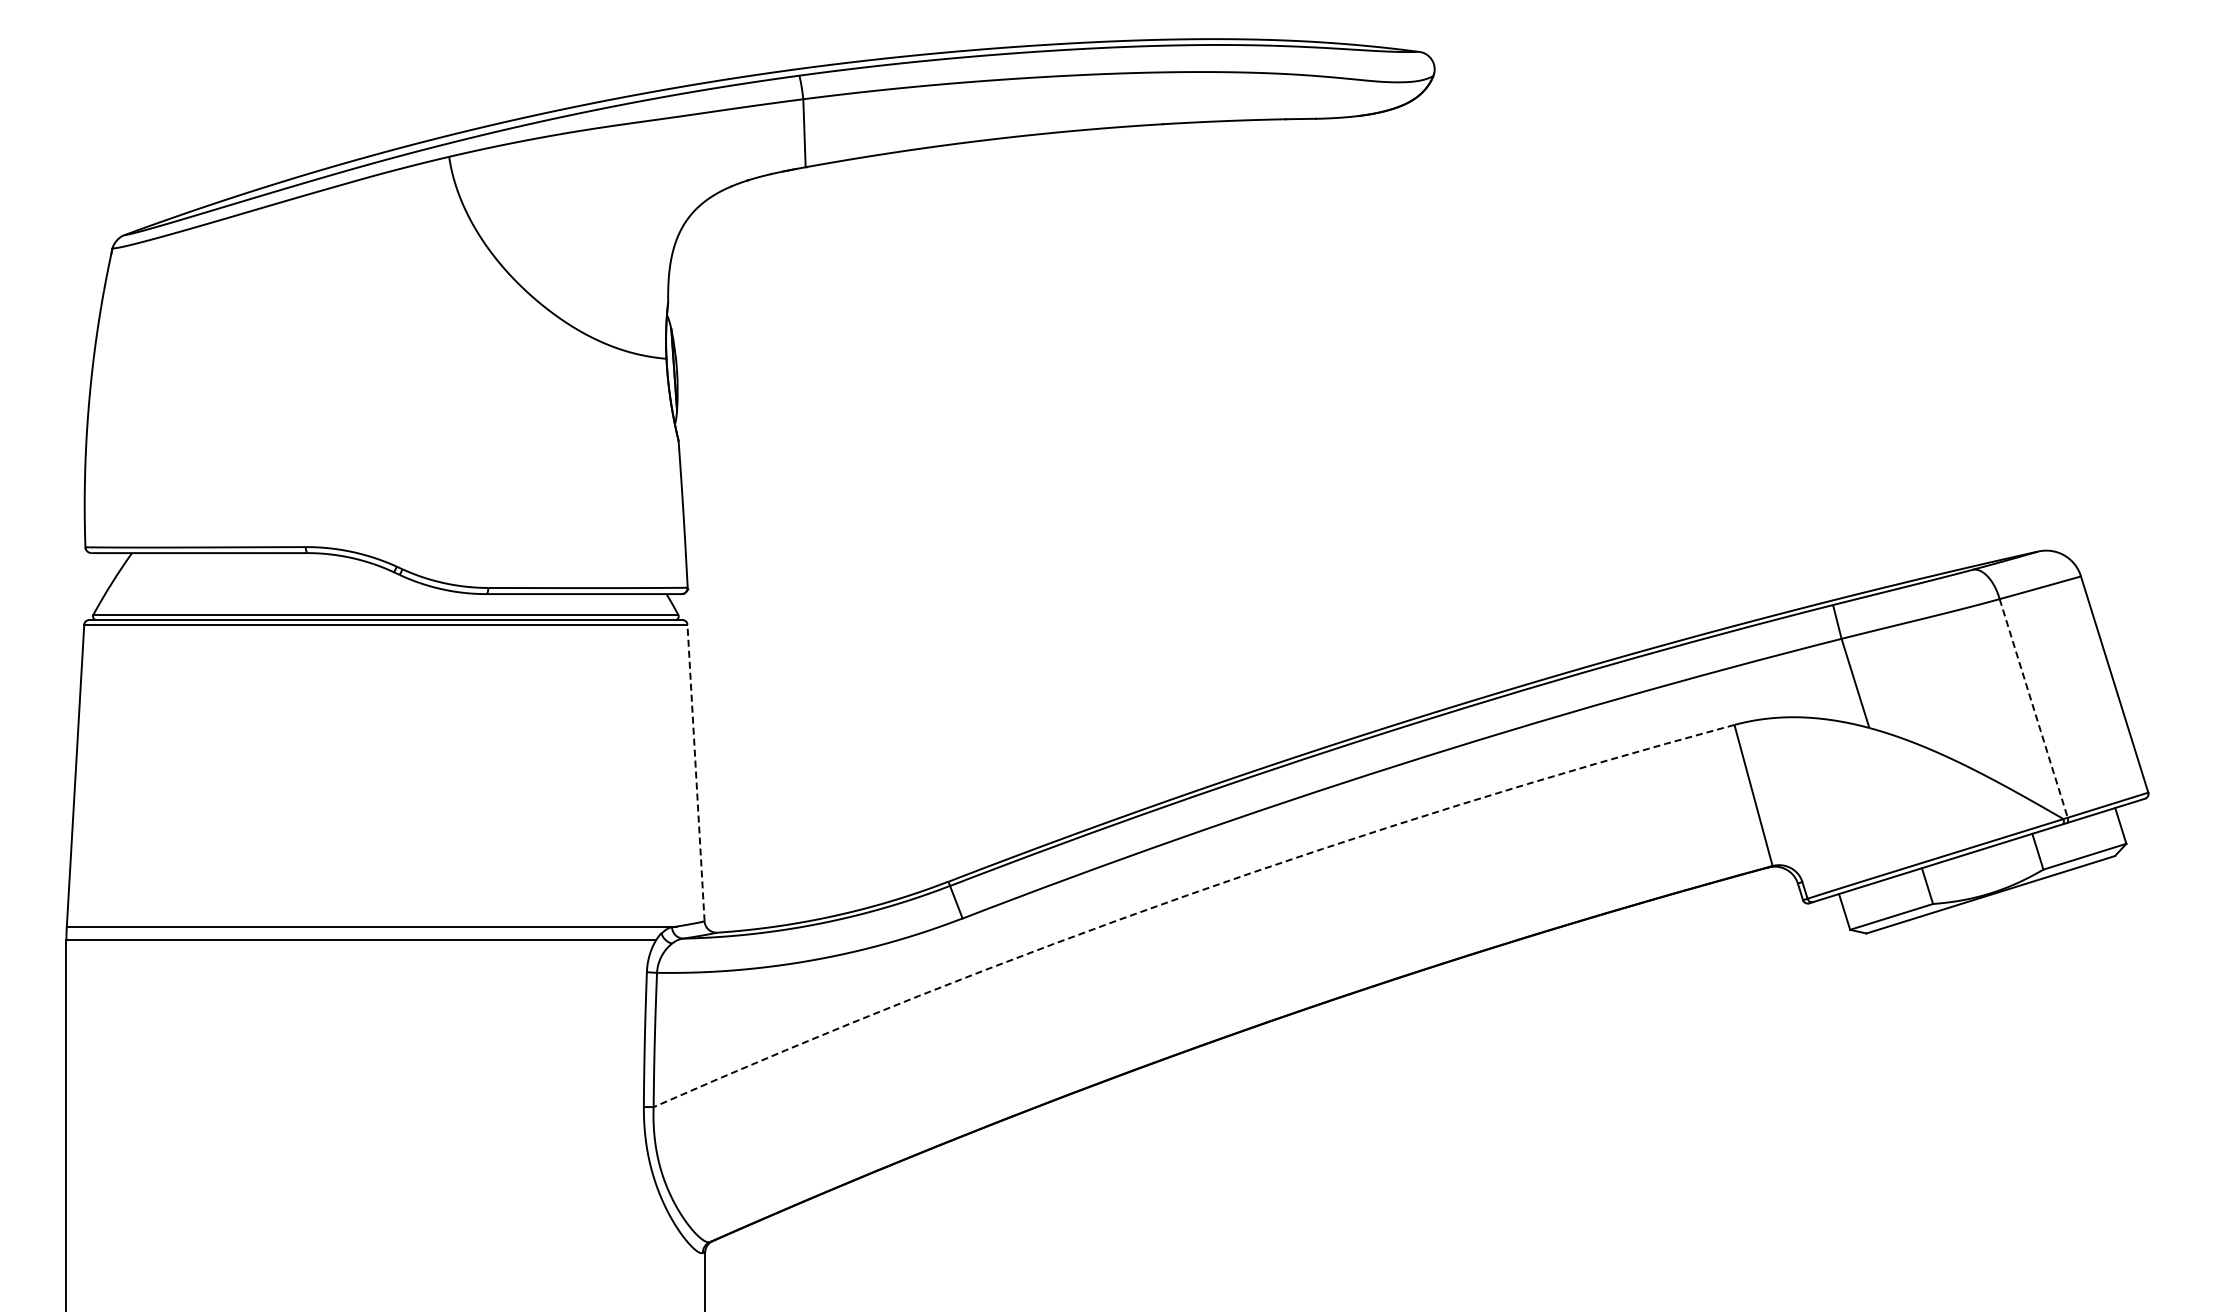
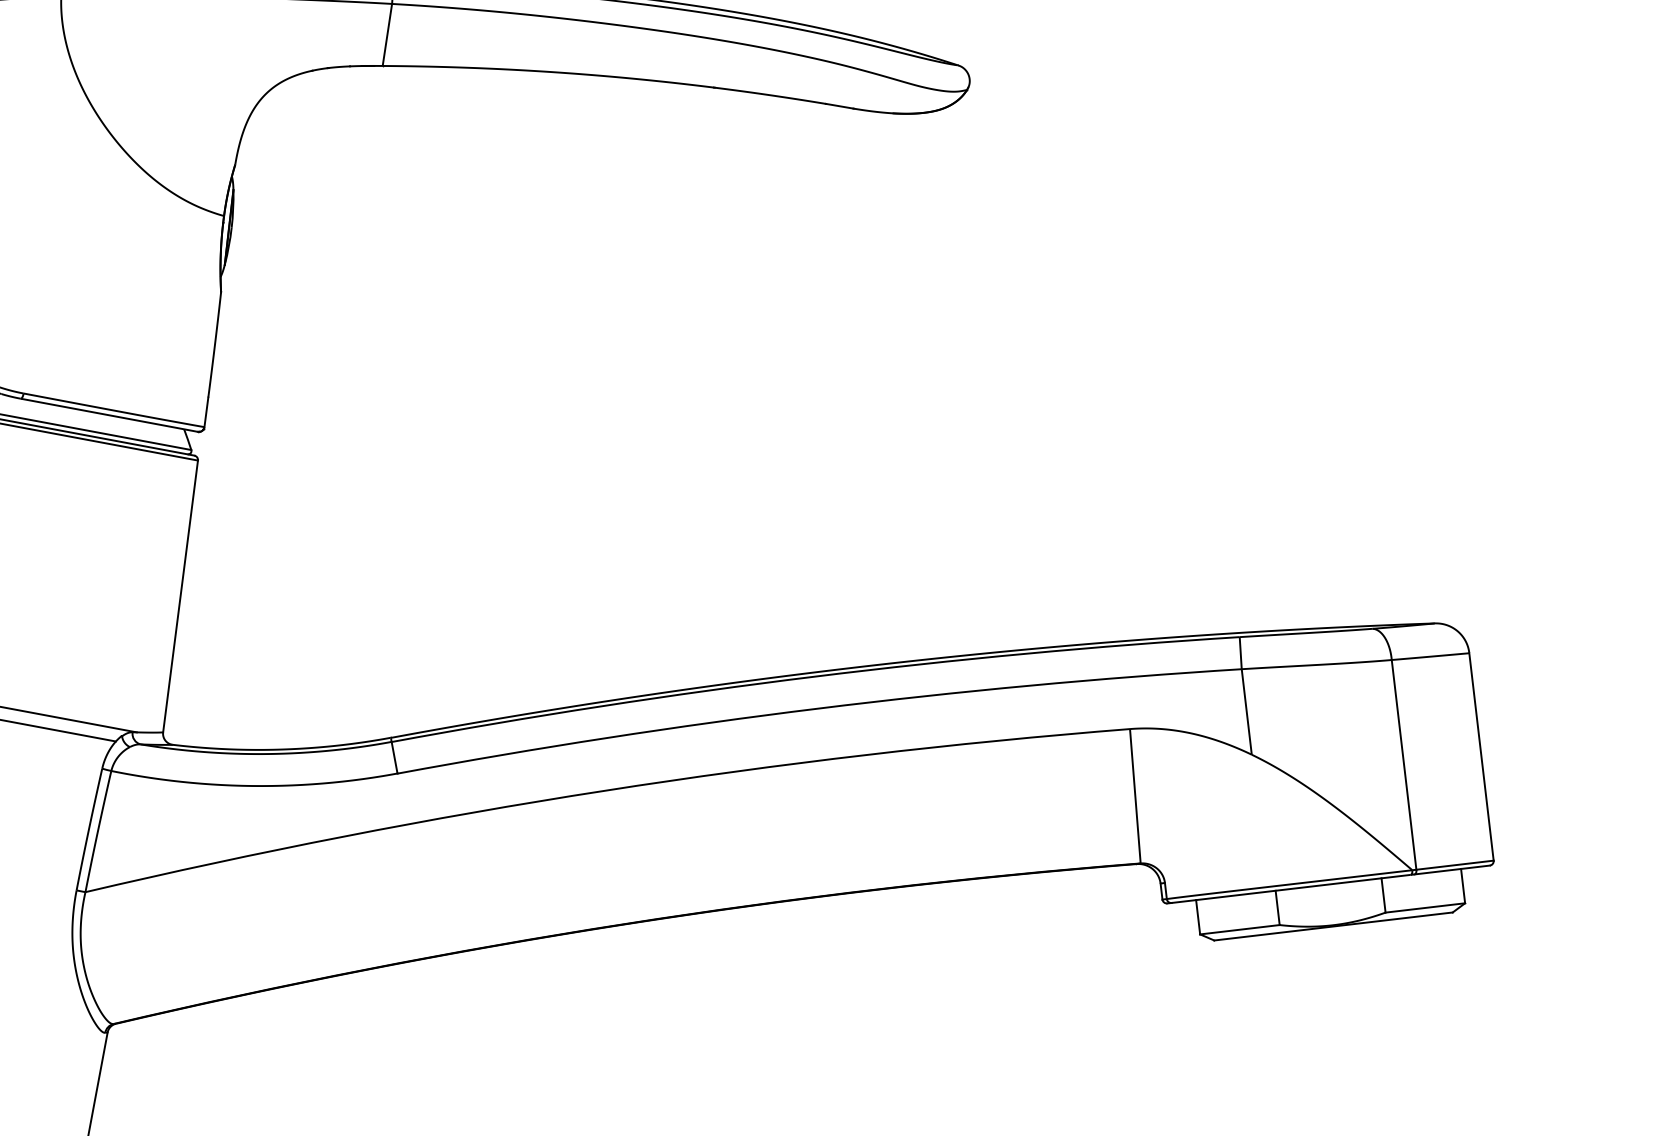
line: (2033, 708) -> (1403, 764), dashed -> solid
line: (696, 773) -> (180, 596), dashed -> solid
arc: (1186, 895) -> (604, 790), dashed -> solid

